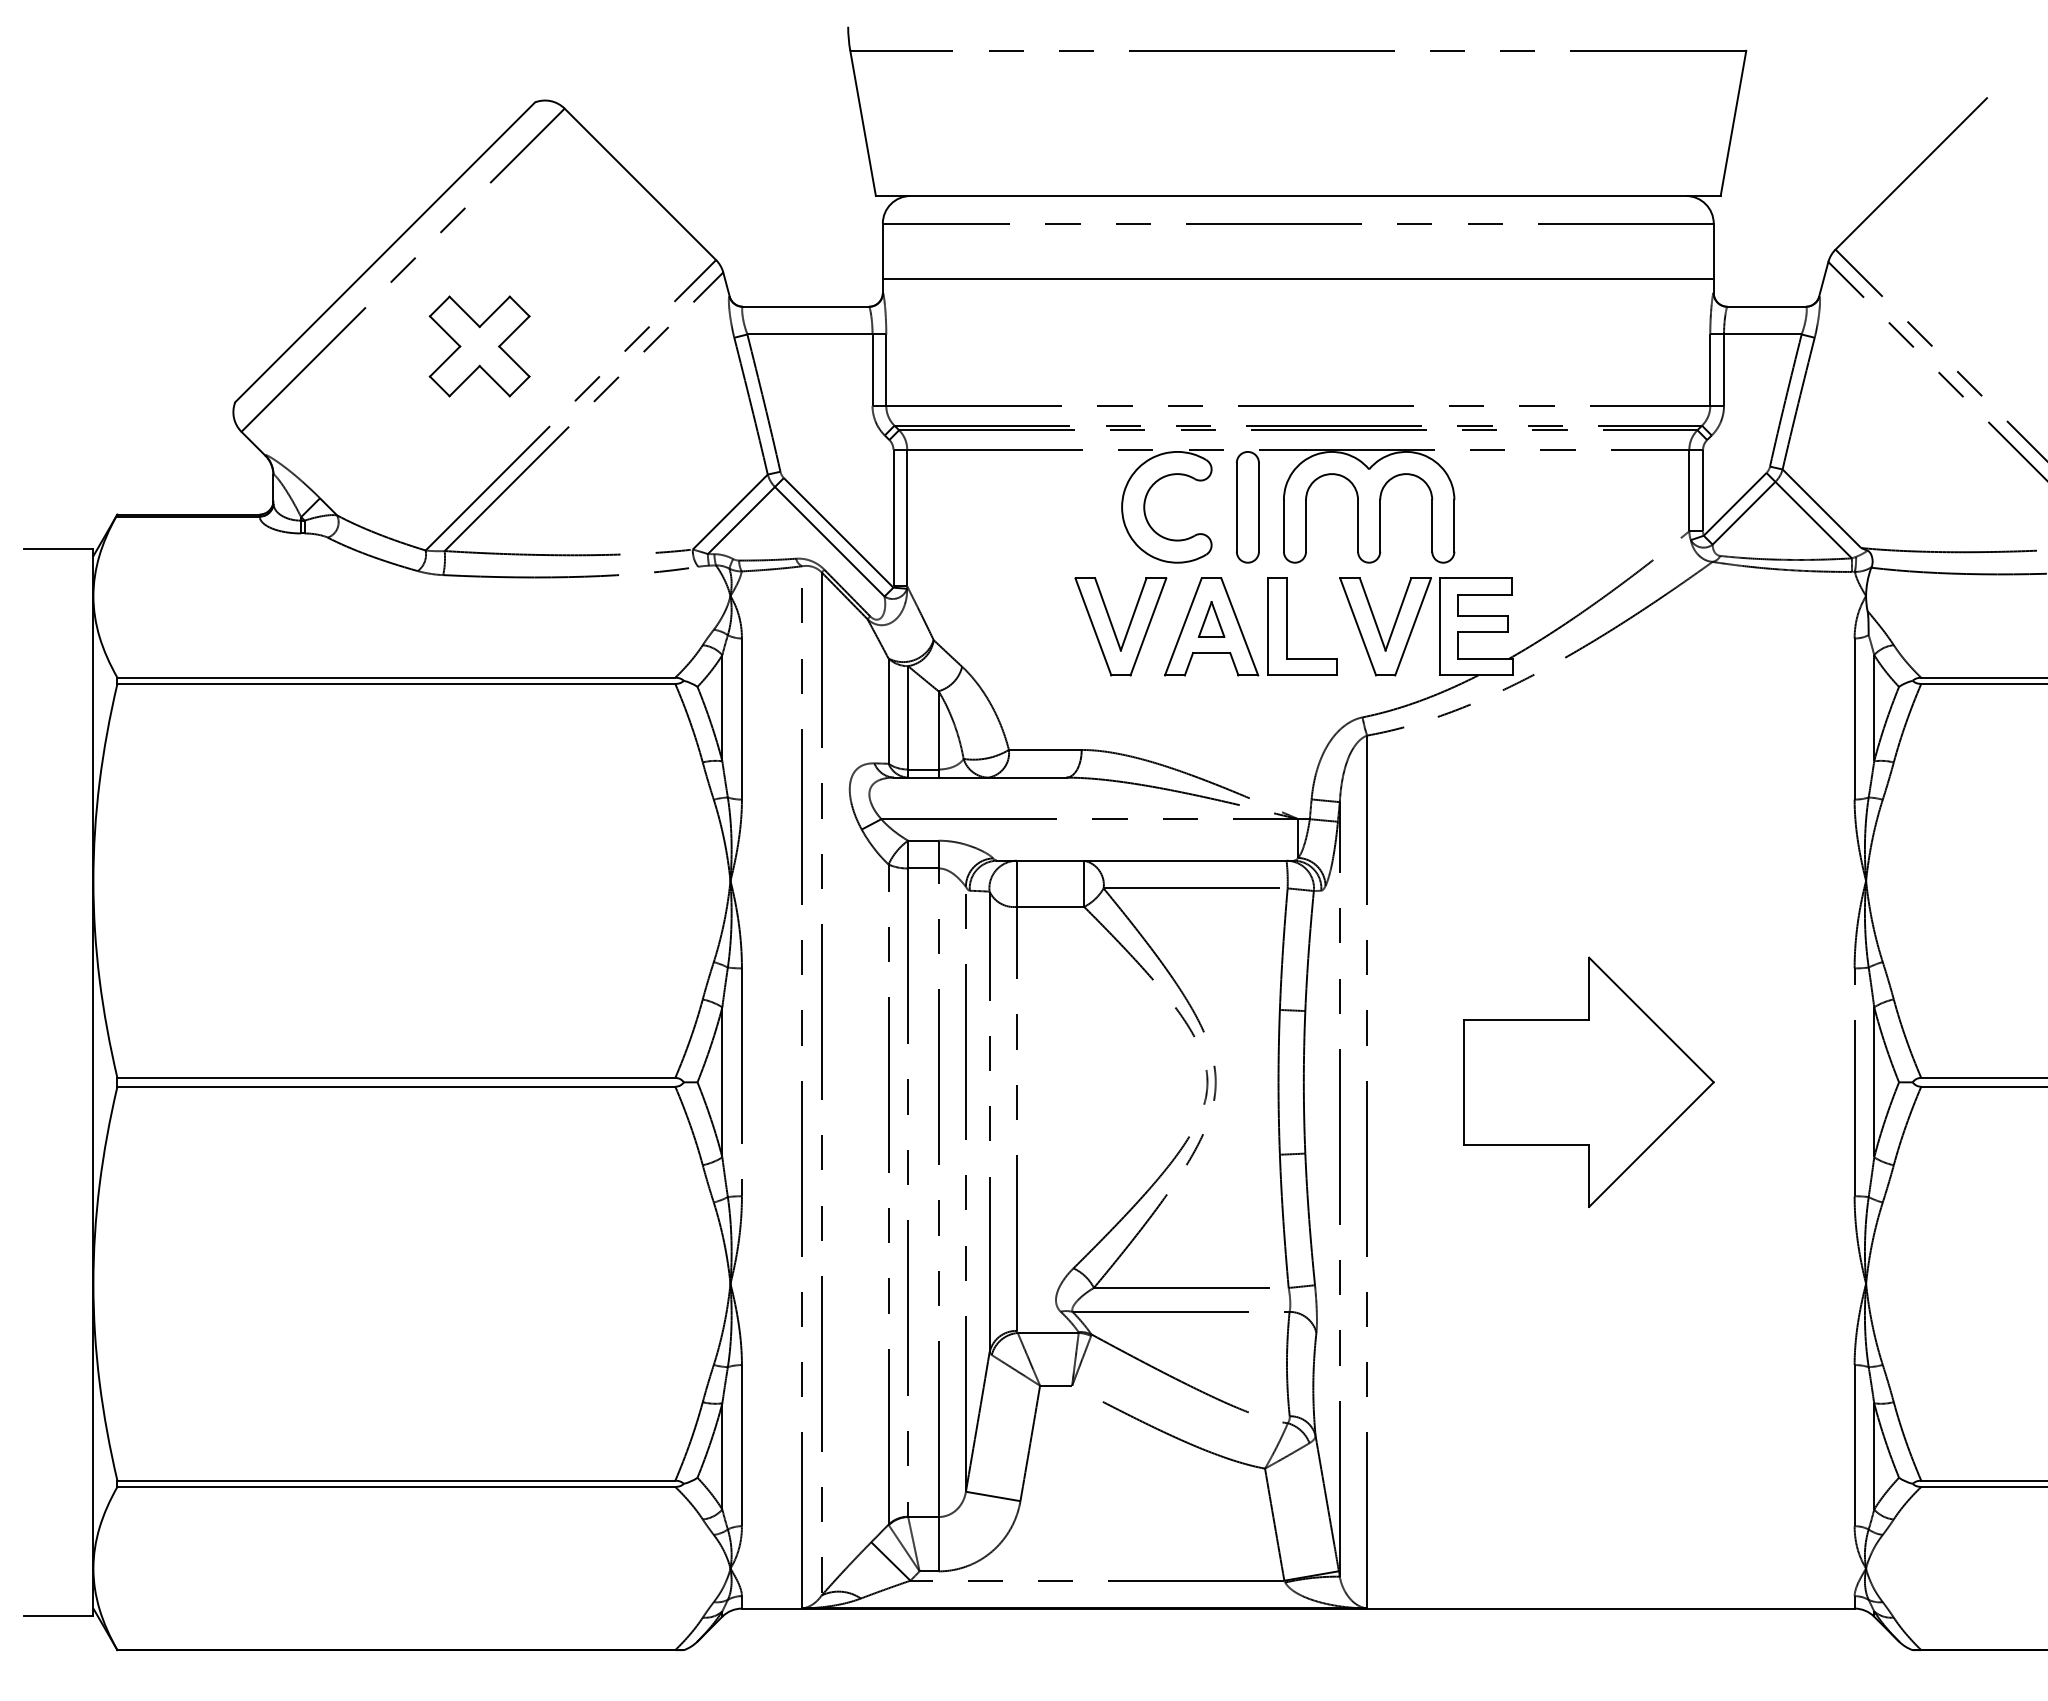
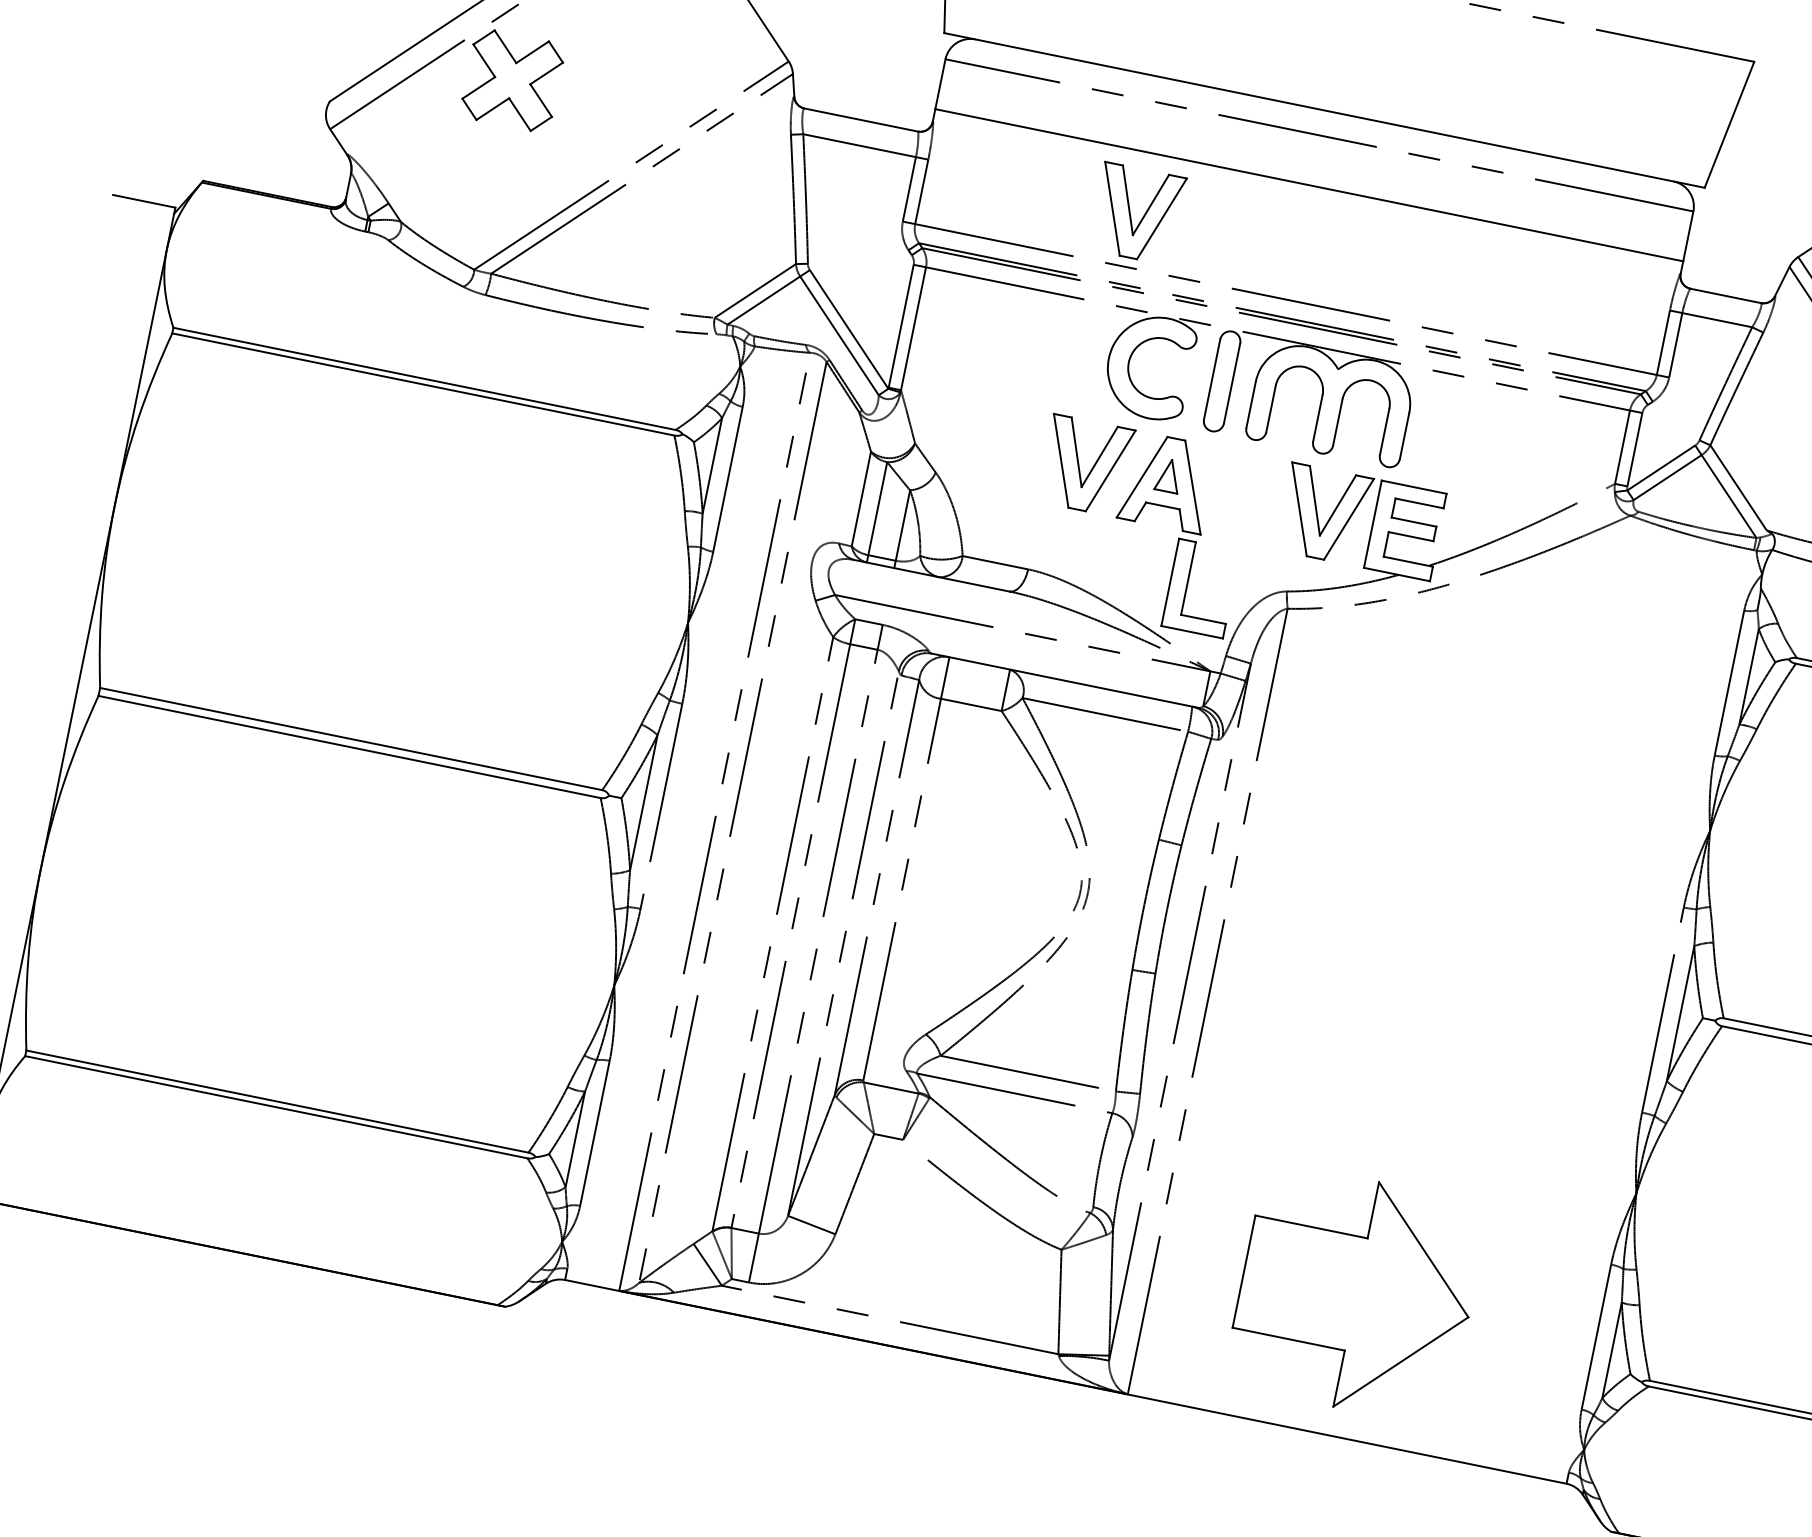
part: (479, 346) -> (512, 80), moved
part: (1114, 349) -> (1130, 214), added
part: (1287, 626) -> (1187, 585), moved
part: (1588, 1081) -> (1355, 1293), moved

